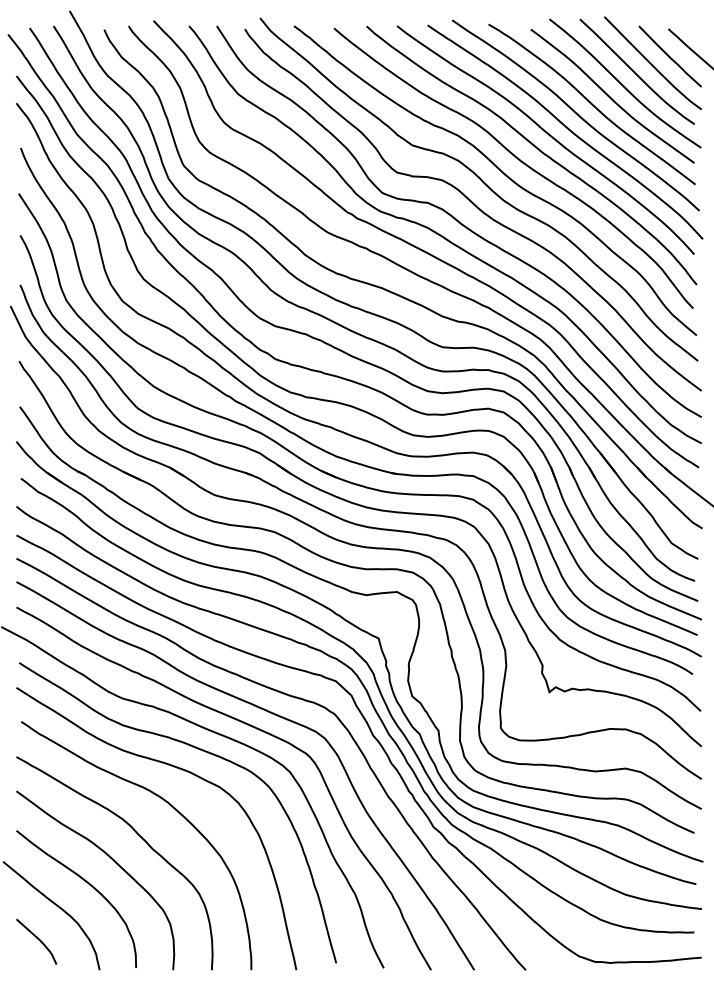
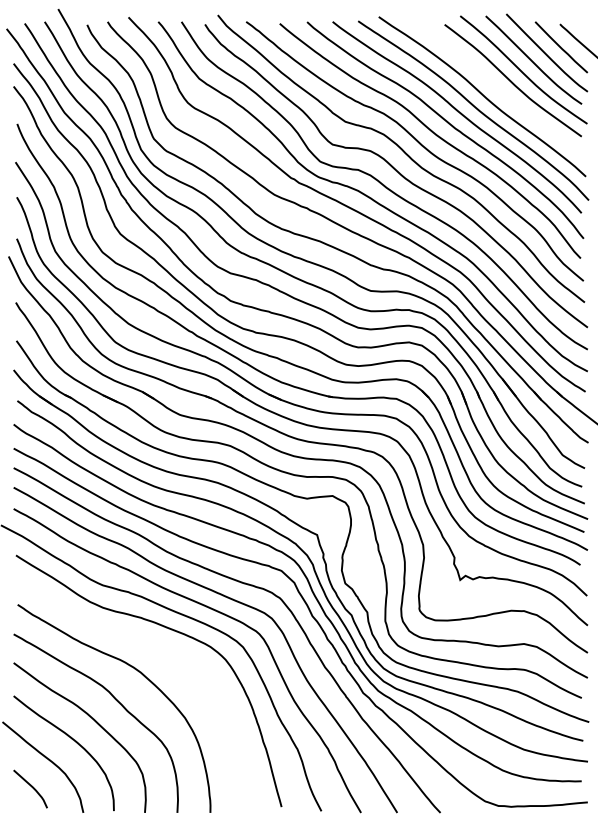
curve: (591, 104) -> (495, 87), removed
curve: (176, 768) -> (147, 643), removed

